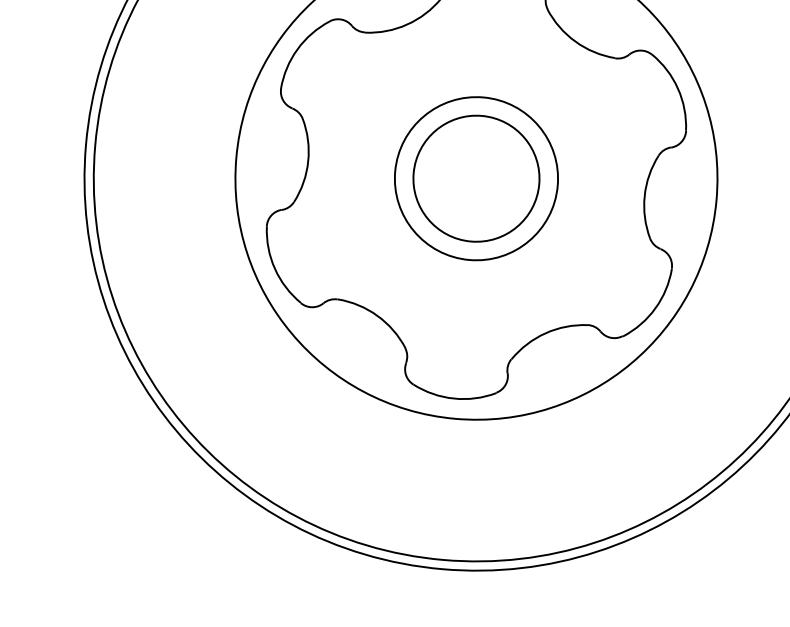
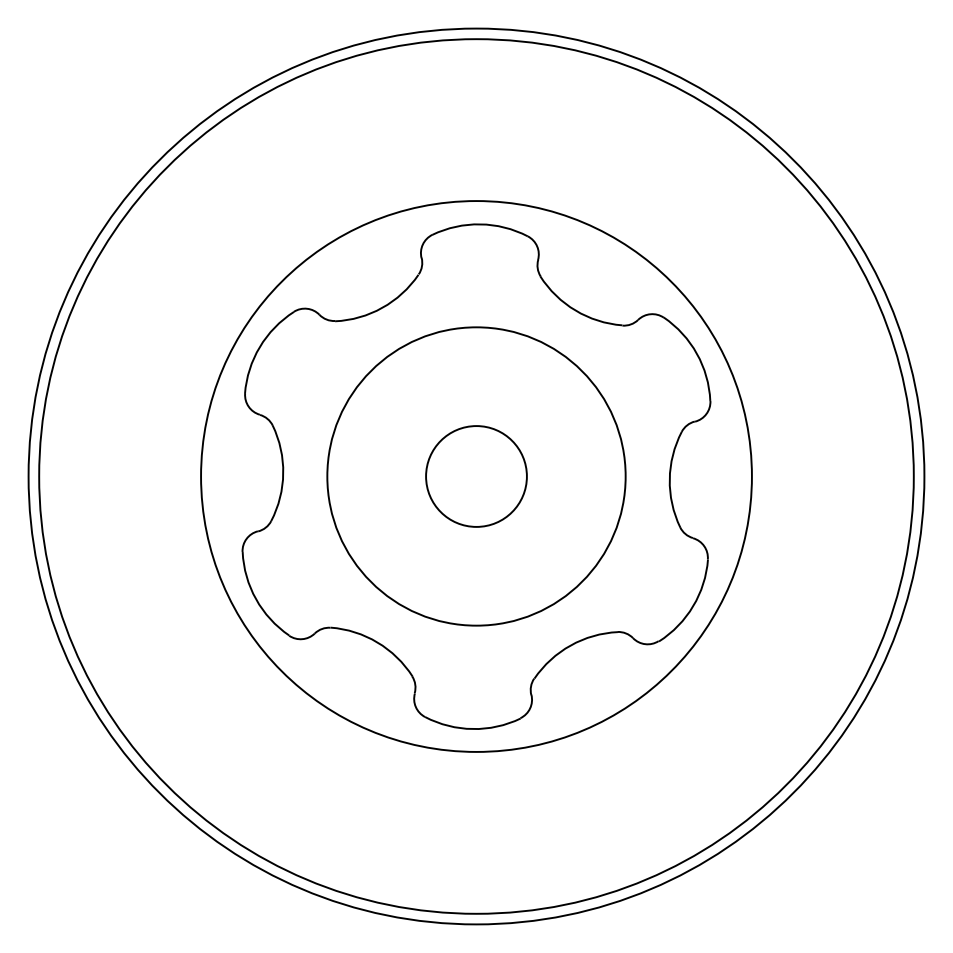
circle: (476, 178) -> (476, 476), size x0.7
circle: (476, 178) -> (476, 476), size x1.6

